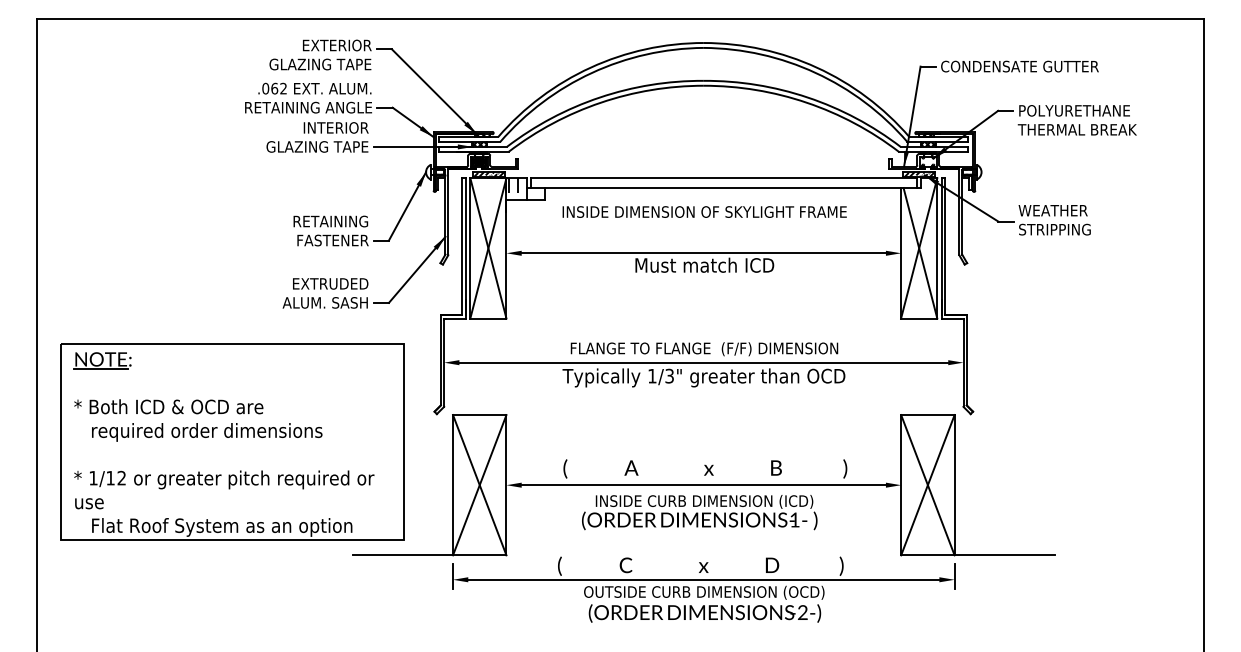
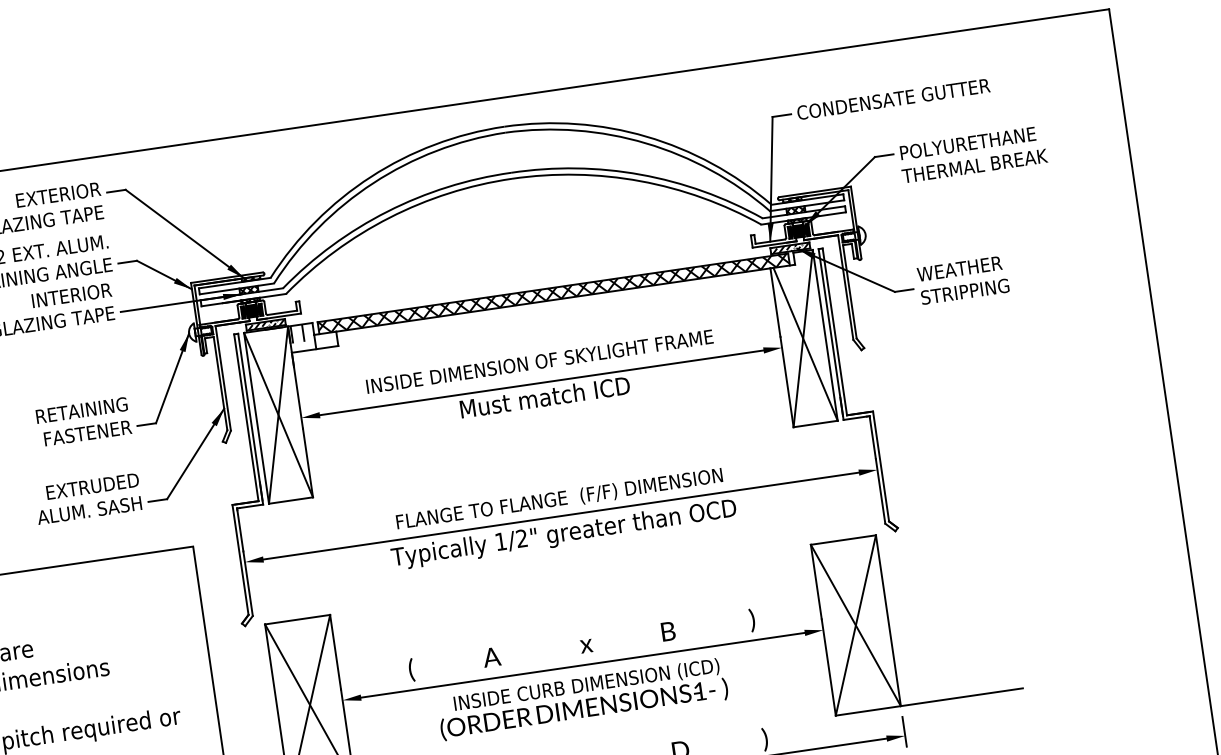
fill: (927, 161) -> (797, 231), added
hatch: (723, 183) -> (553, 294), added
text: (704, 211) -> (539, 361), moved
text: (669, 376) -> (521, 538), 1/3" -> 1/2"

